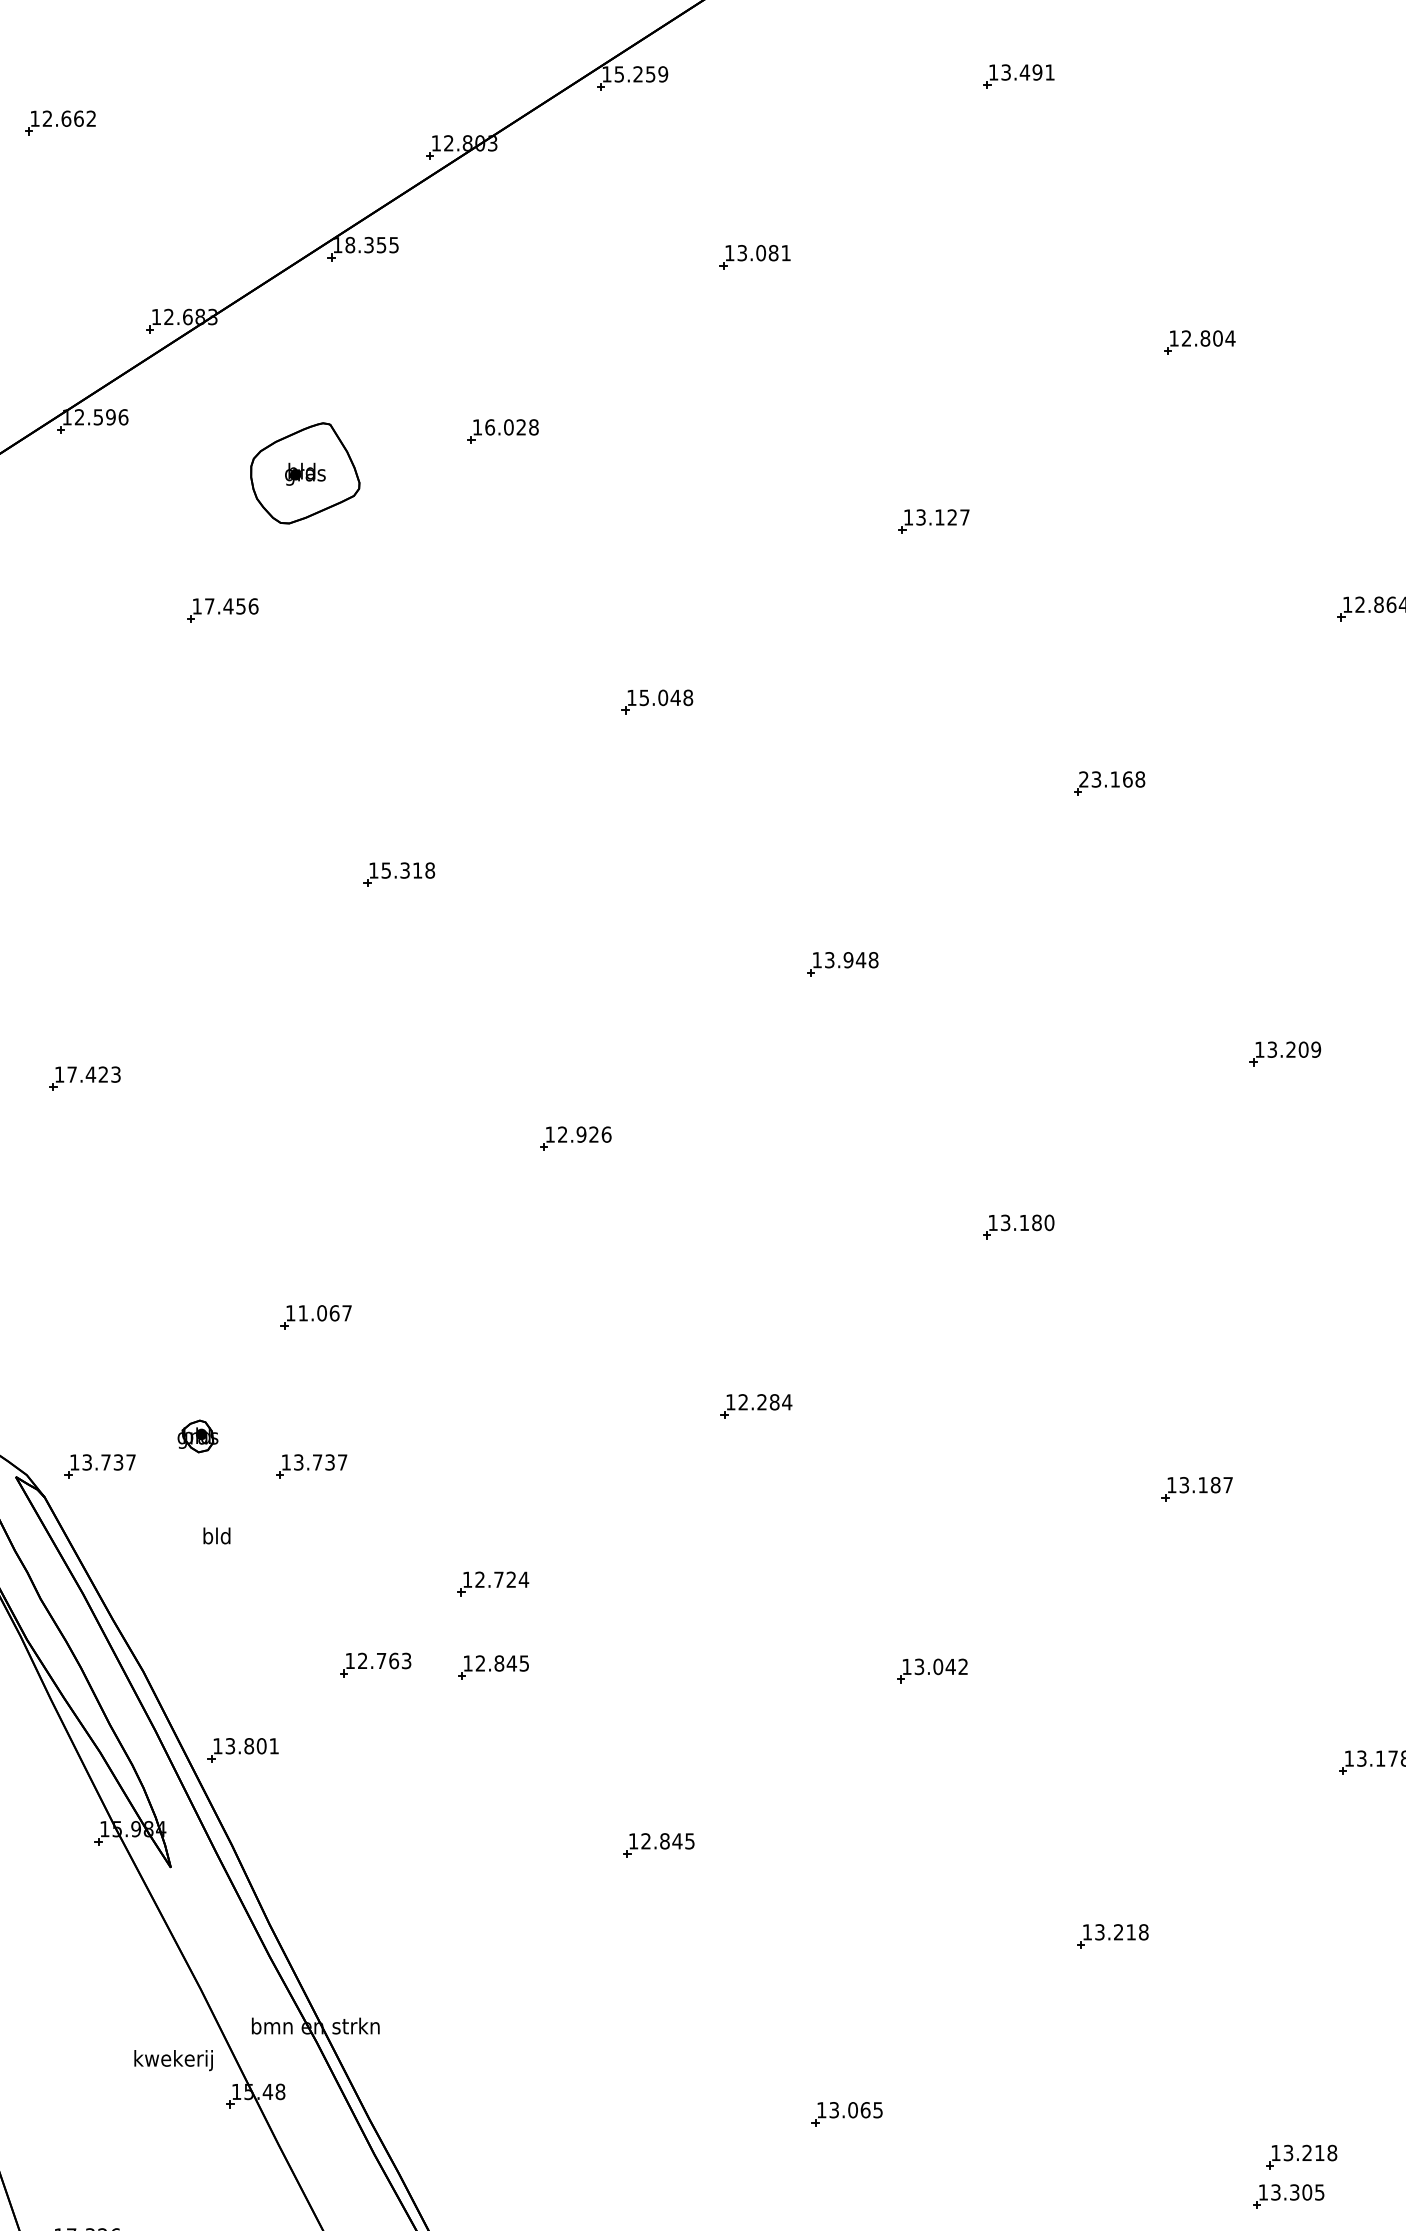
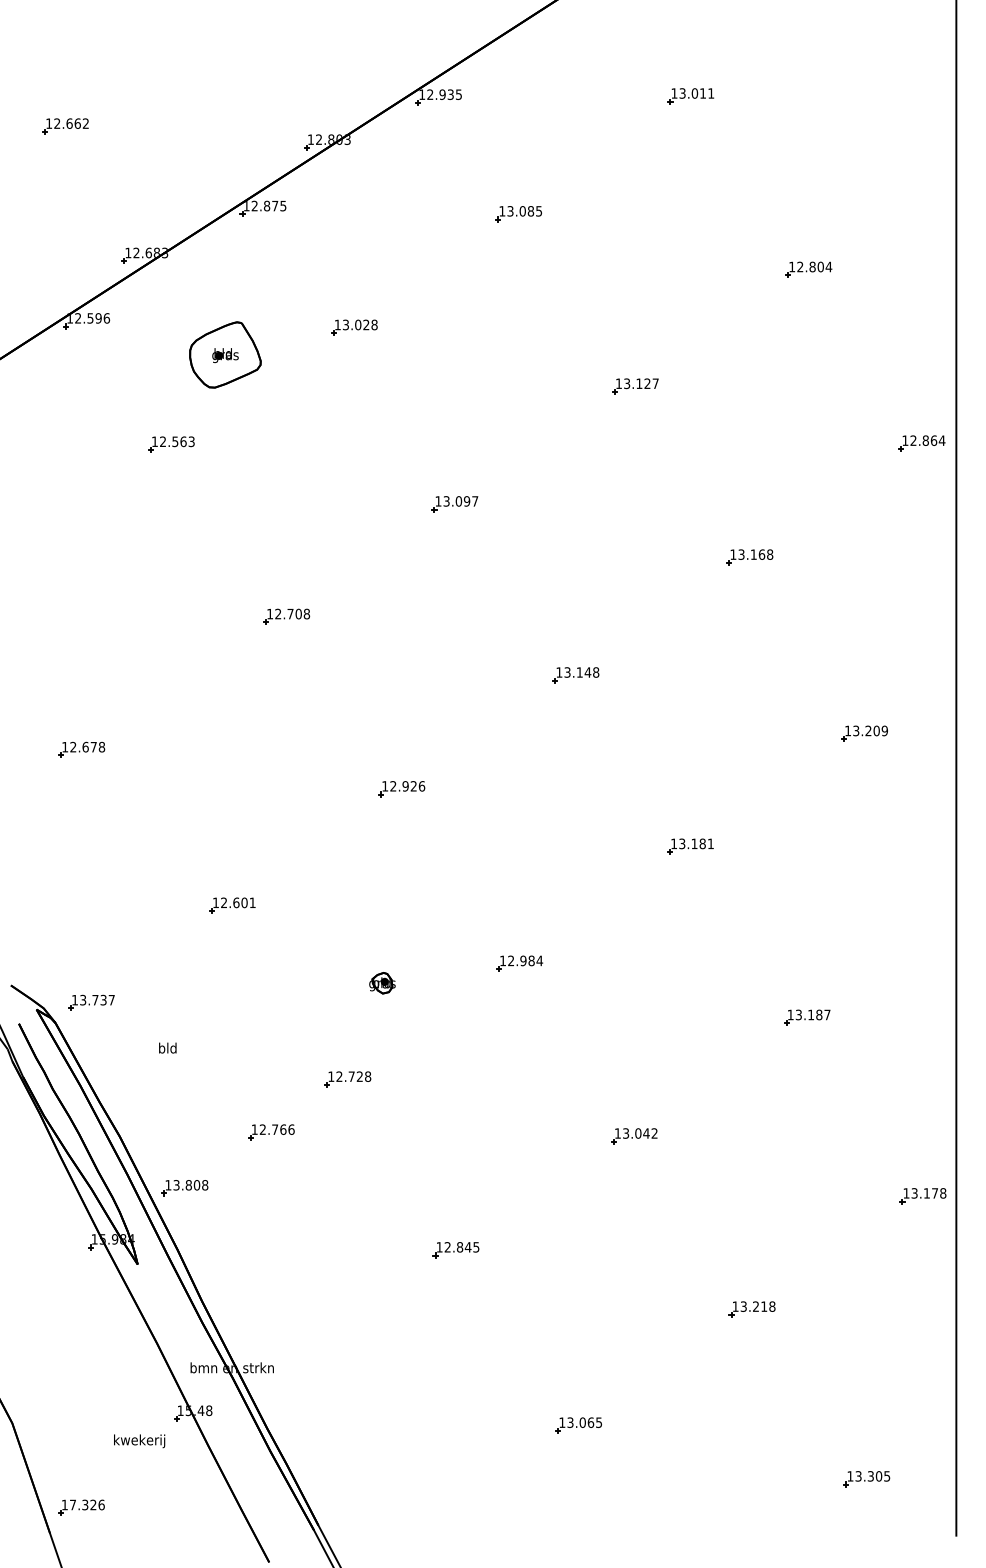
text: (1030, 72) -> (698, 93), 13.491 -> 13.011
text: (641, 74) -> (444, 94), 15.259 -> 12.935
text: (365, 244) -> (264, 205), 18.355 -> 12.875
text: (786, 253) -> (539, 211), 13.081 -> 13.085
text: (489, 426) -> (345, 324), 16.028 -> 13.028
text: (231, 606) -> (177, 441), 17.456 -> 12.563
text: (667, 697) -> (461, 501), 15.048 -> 13.097
text: (1084, 779) -> (733, 554), 23.168 -> 13.168
text: (401, 869) -> (288, 613), 15.318 -> 12.708
text: (848, 960) -> (579, 672), 13.948 -> 13.148
text: (93, 1073) -> (87, 746), 17.423 -> 12.678
text: (1048, 1222) -> (710, 843), 13.180 -> 13.181
text: (325, 1312) -> (238, 902), 11.067 -> 12.601
text: (762, 1401) -> (523, 960), 12.284 -> 12.984
part: (198, 1436) -> (382, 983), moved
part: (311, 1466) -> (229, 1002), removed
text: (523, 1579) -> (367, 1076), 12.724 -> 12.728
text: (406, 1660) -> (291, 1129), 12.763 -> 12.766
part: (492, 1668) -> (347, 1134), removed
text: (274, 1746) -> (205, 1185), 13.801 -> 13.808
text: (173, 2060) -> (139, 1441), moved
part: (1300, 2157) -> (874, 1453), removed

